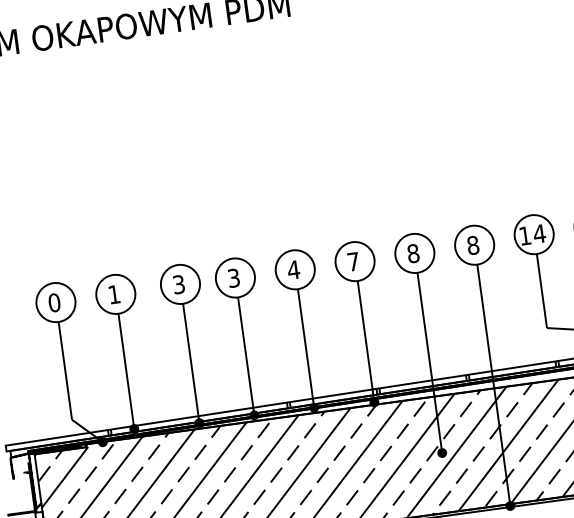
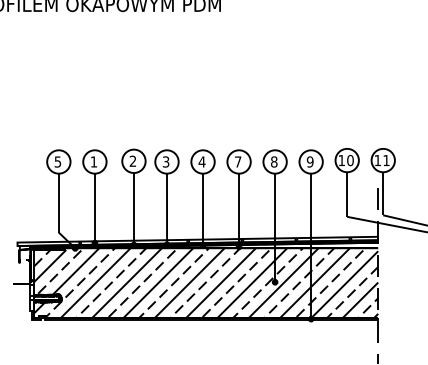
text: (537, 234) -> (349, 160), 14 -> 10
text: (471, 244) -> (309, 161), 8 -> 9
text: (178, 285) -> (132, 161), 3 -> 2
text: (53, 302) -> (57, 161), 0 -> 5

